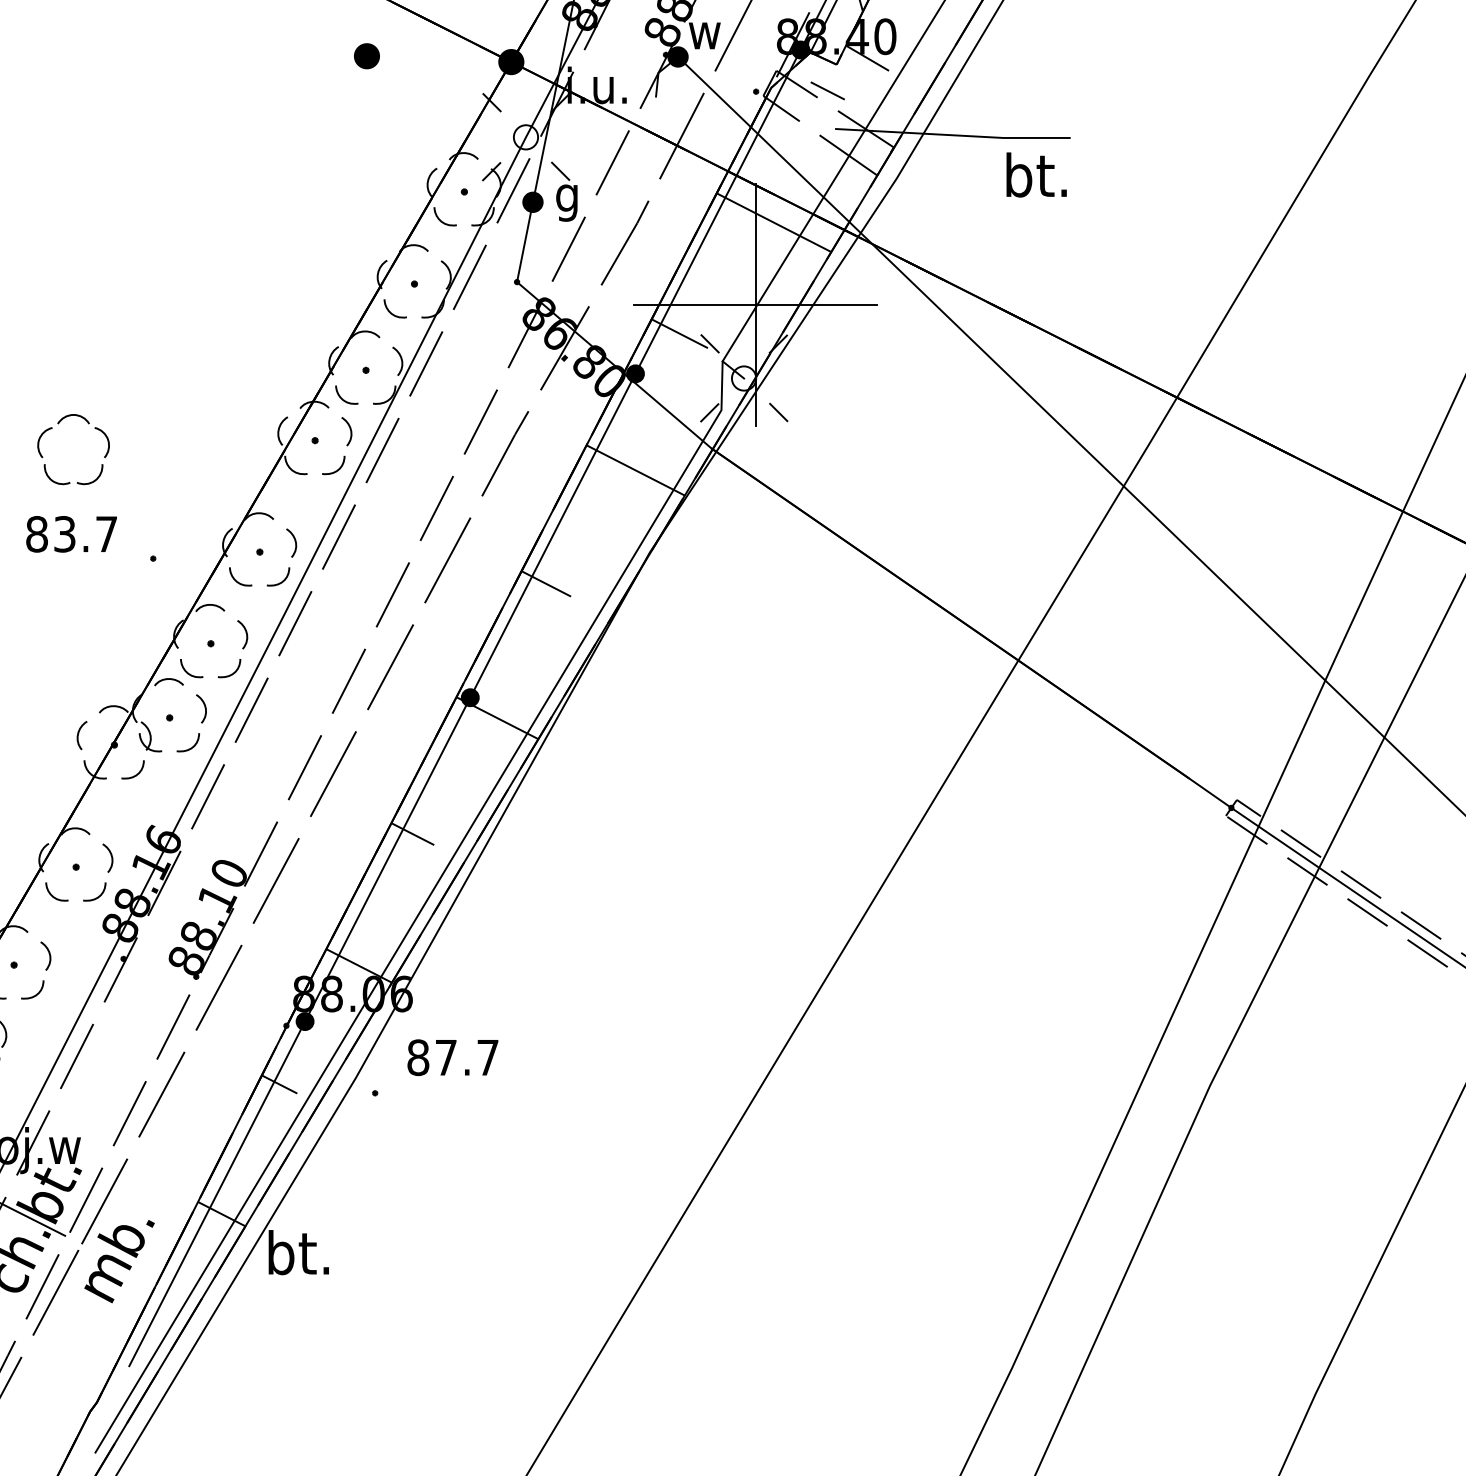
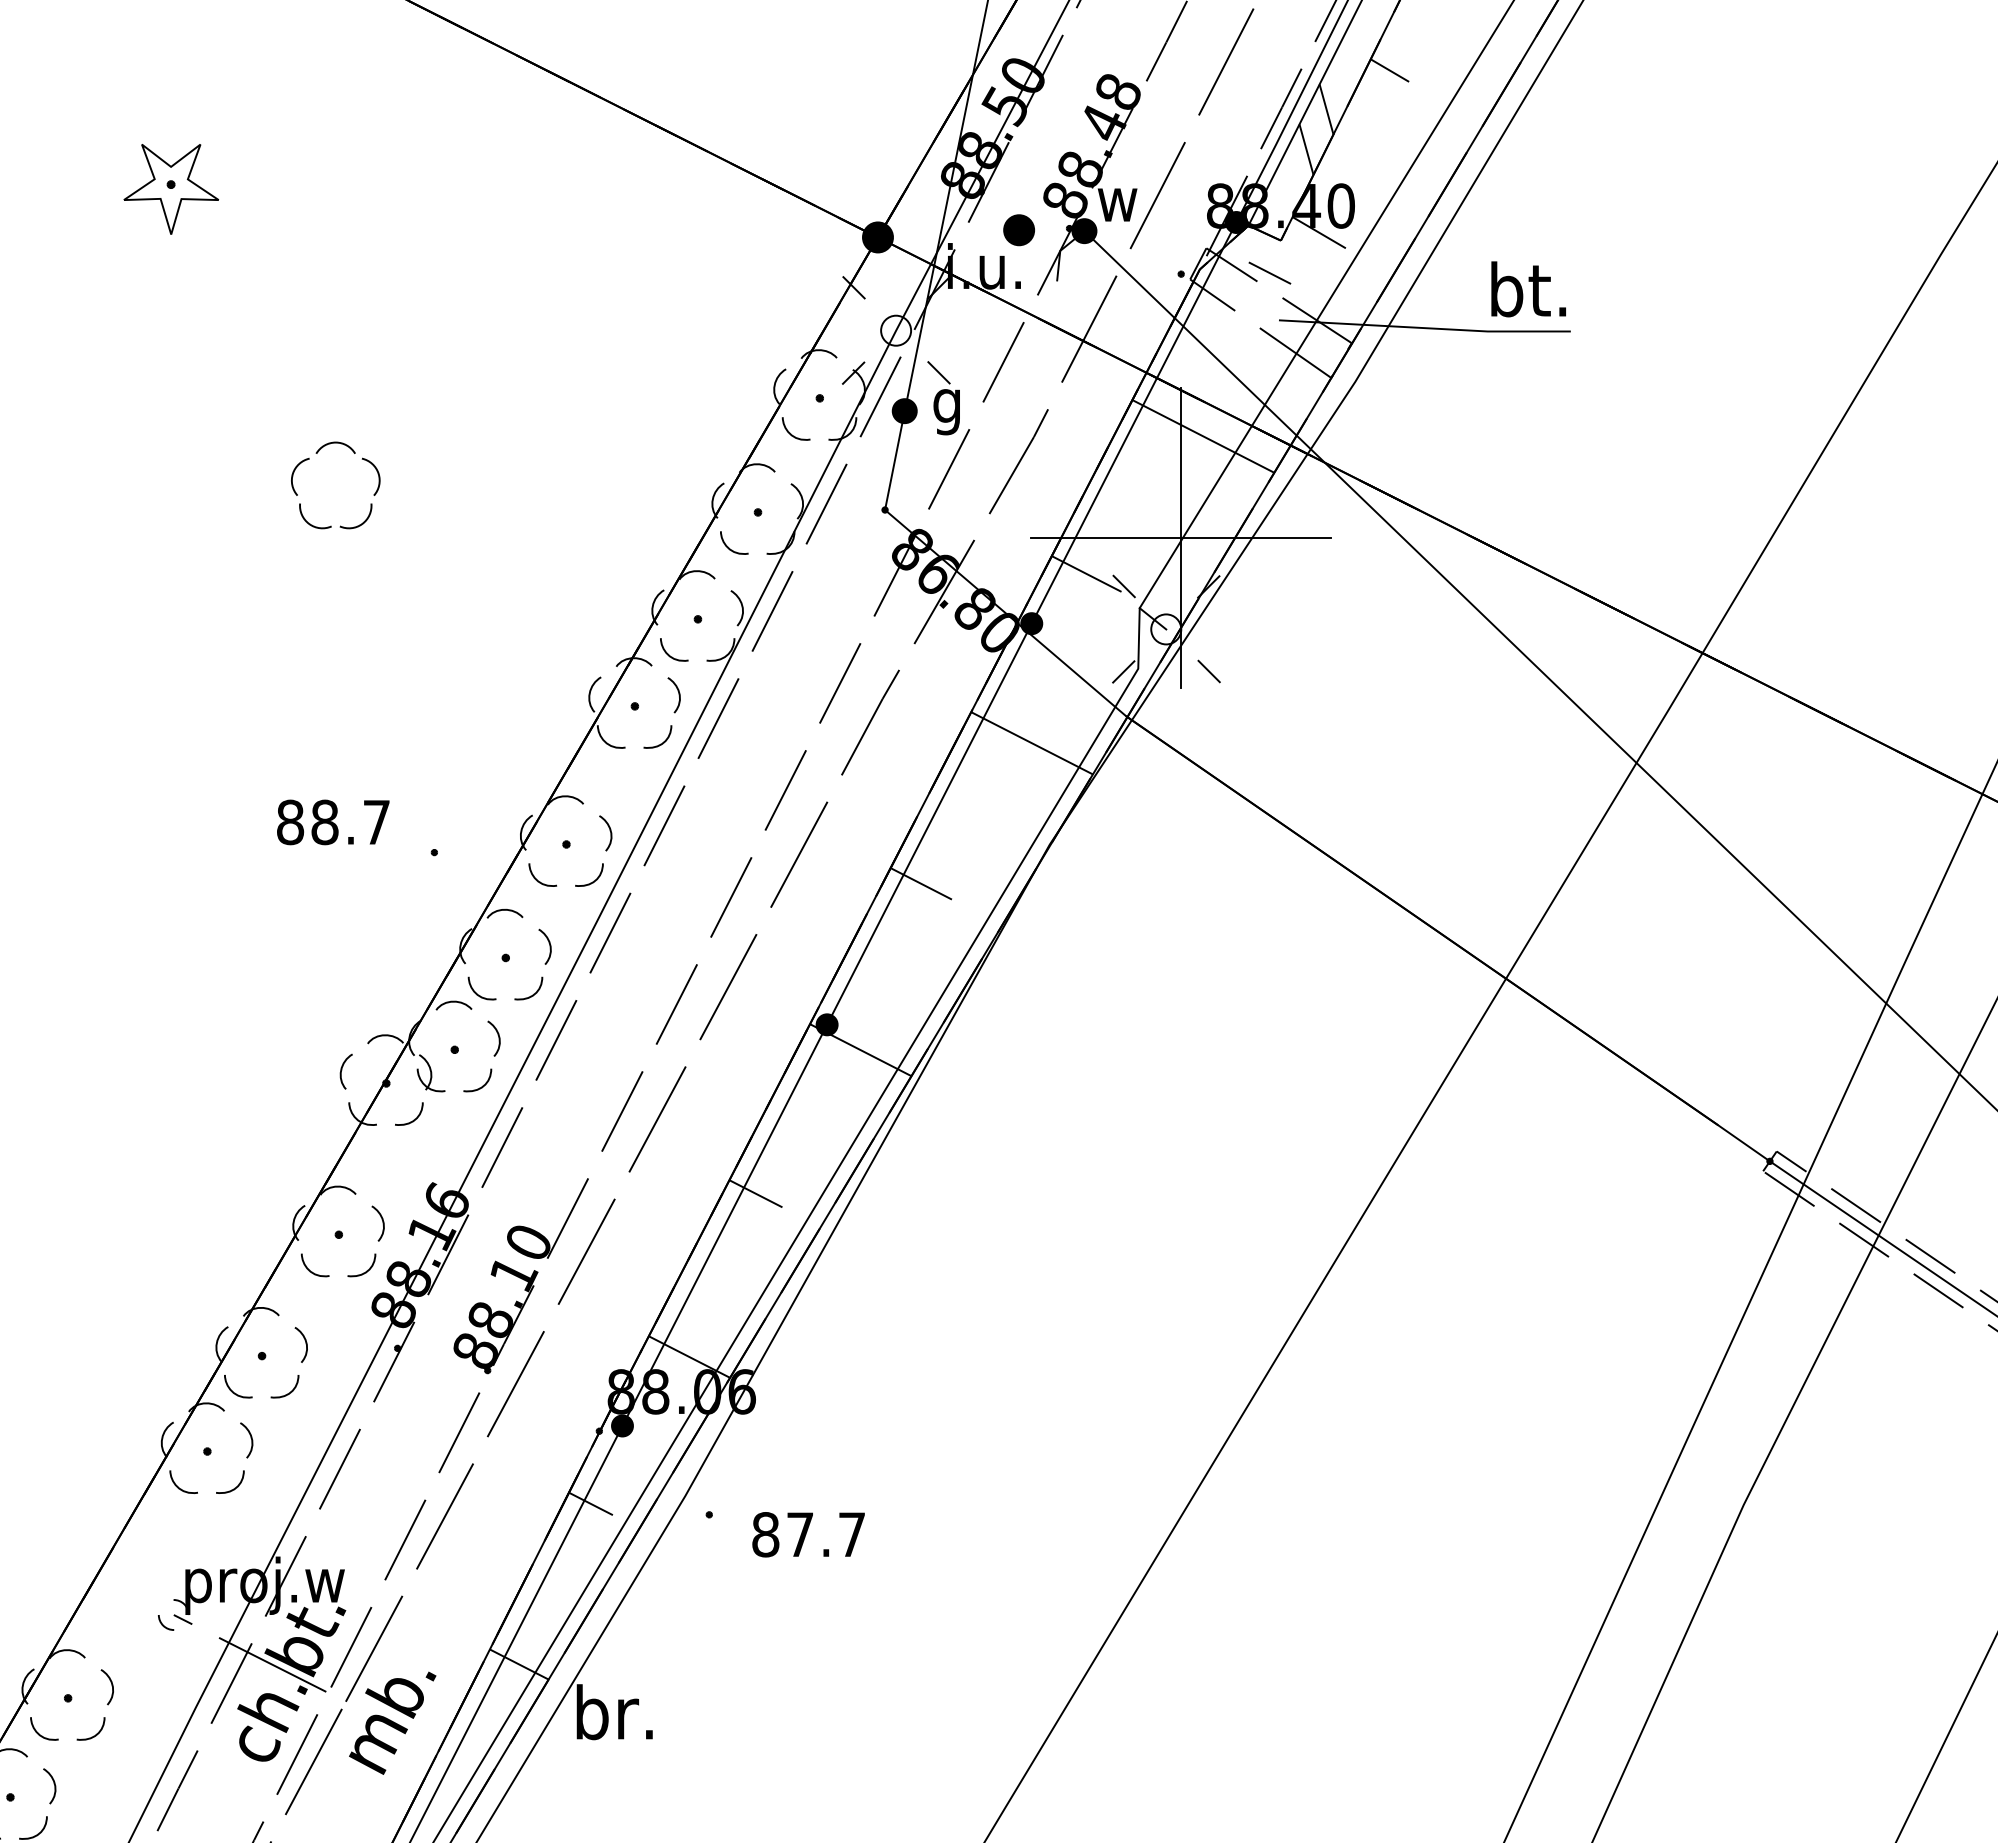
part: (366, 56) -> (1018, 230), moved
text: (1036, 175) -> (1528, 289), moved
part: (58, 423) -> (317, 453), moved
text: (64, 534) -> (324, 822), 83.7^J -> 88.7^J
text: (452, 1057) -> (808, 1534), moved
text: (298, 1252) -> (614, 1712), bt. -> br.

